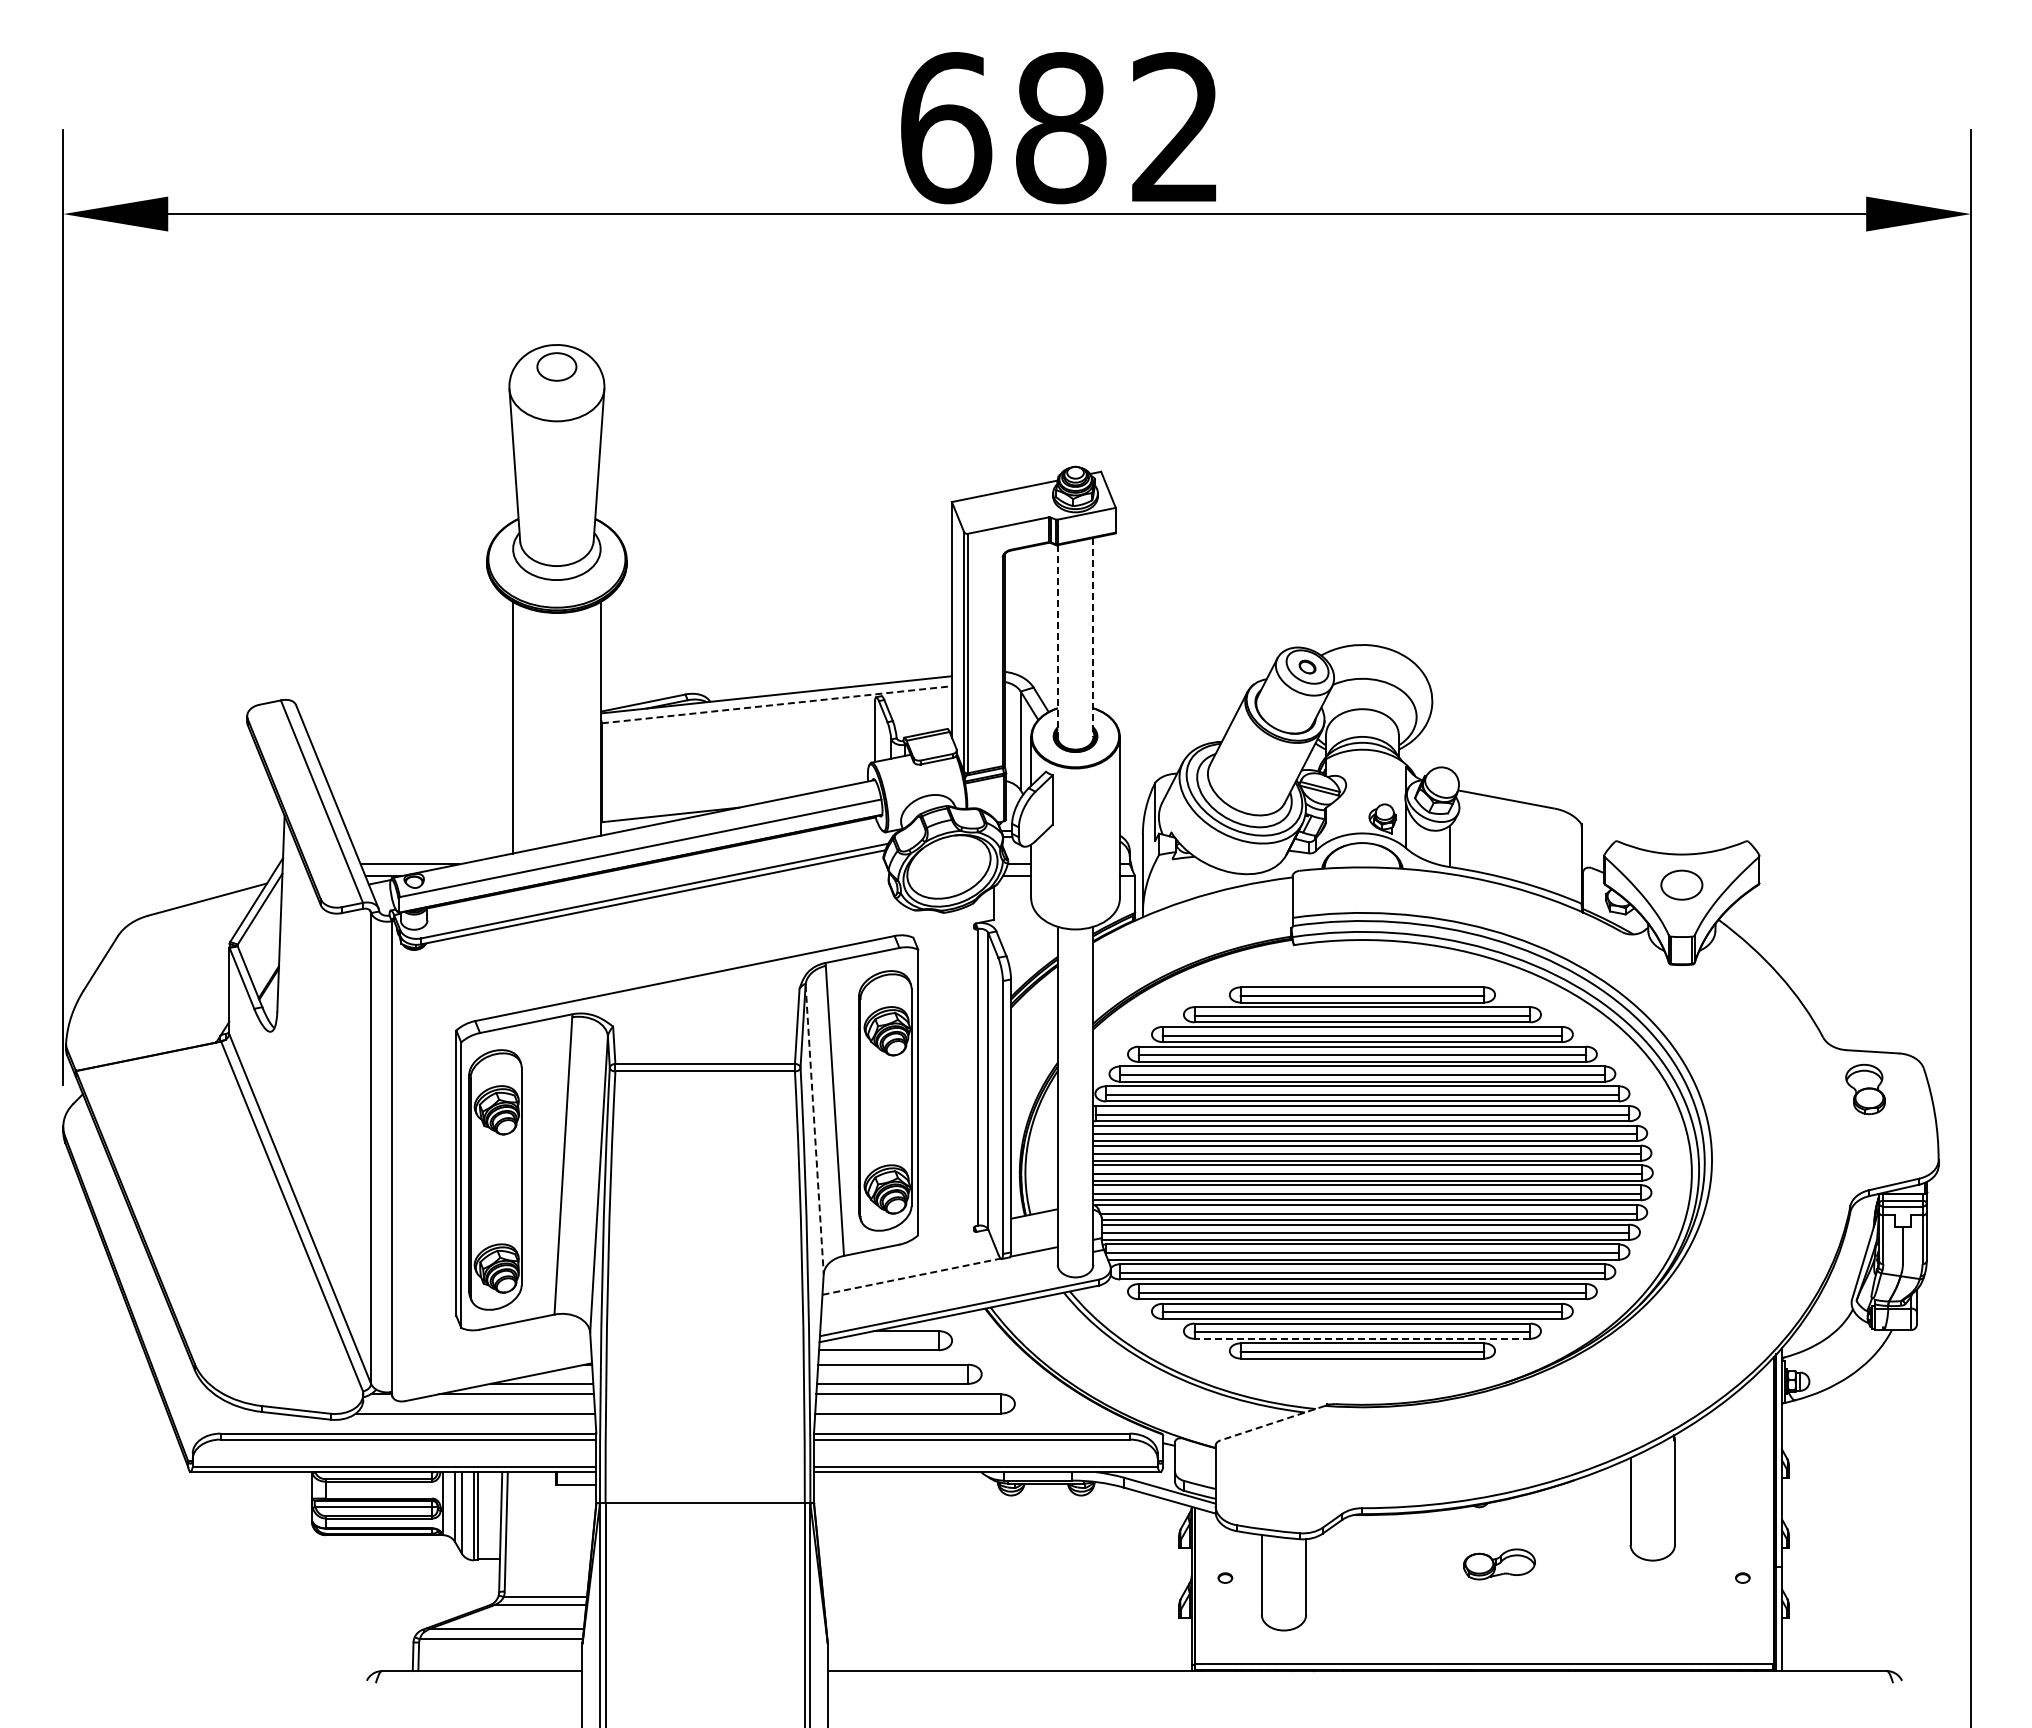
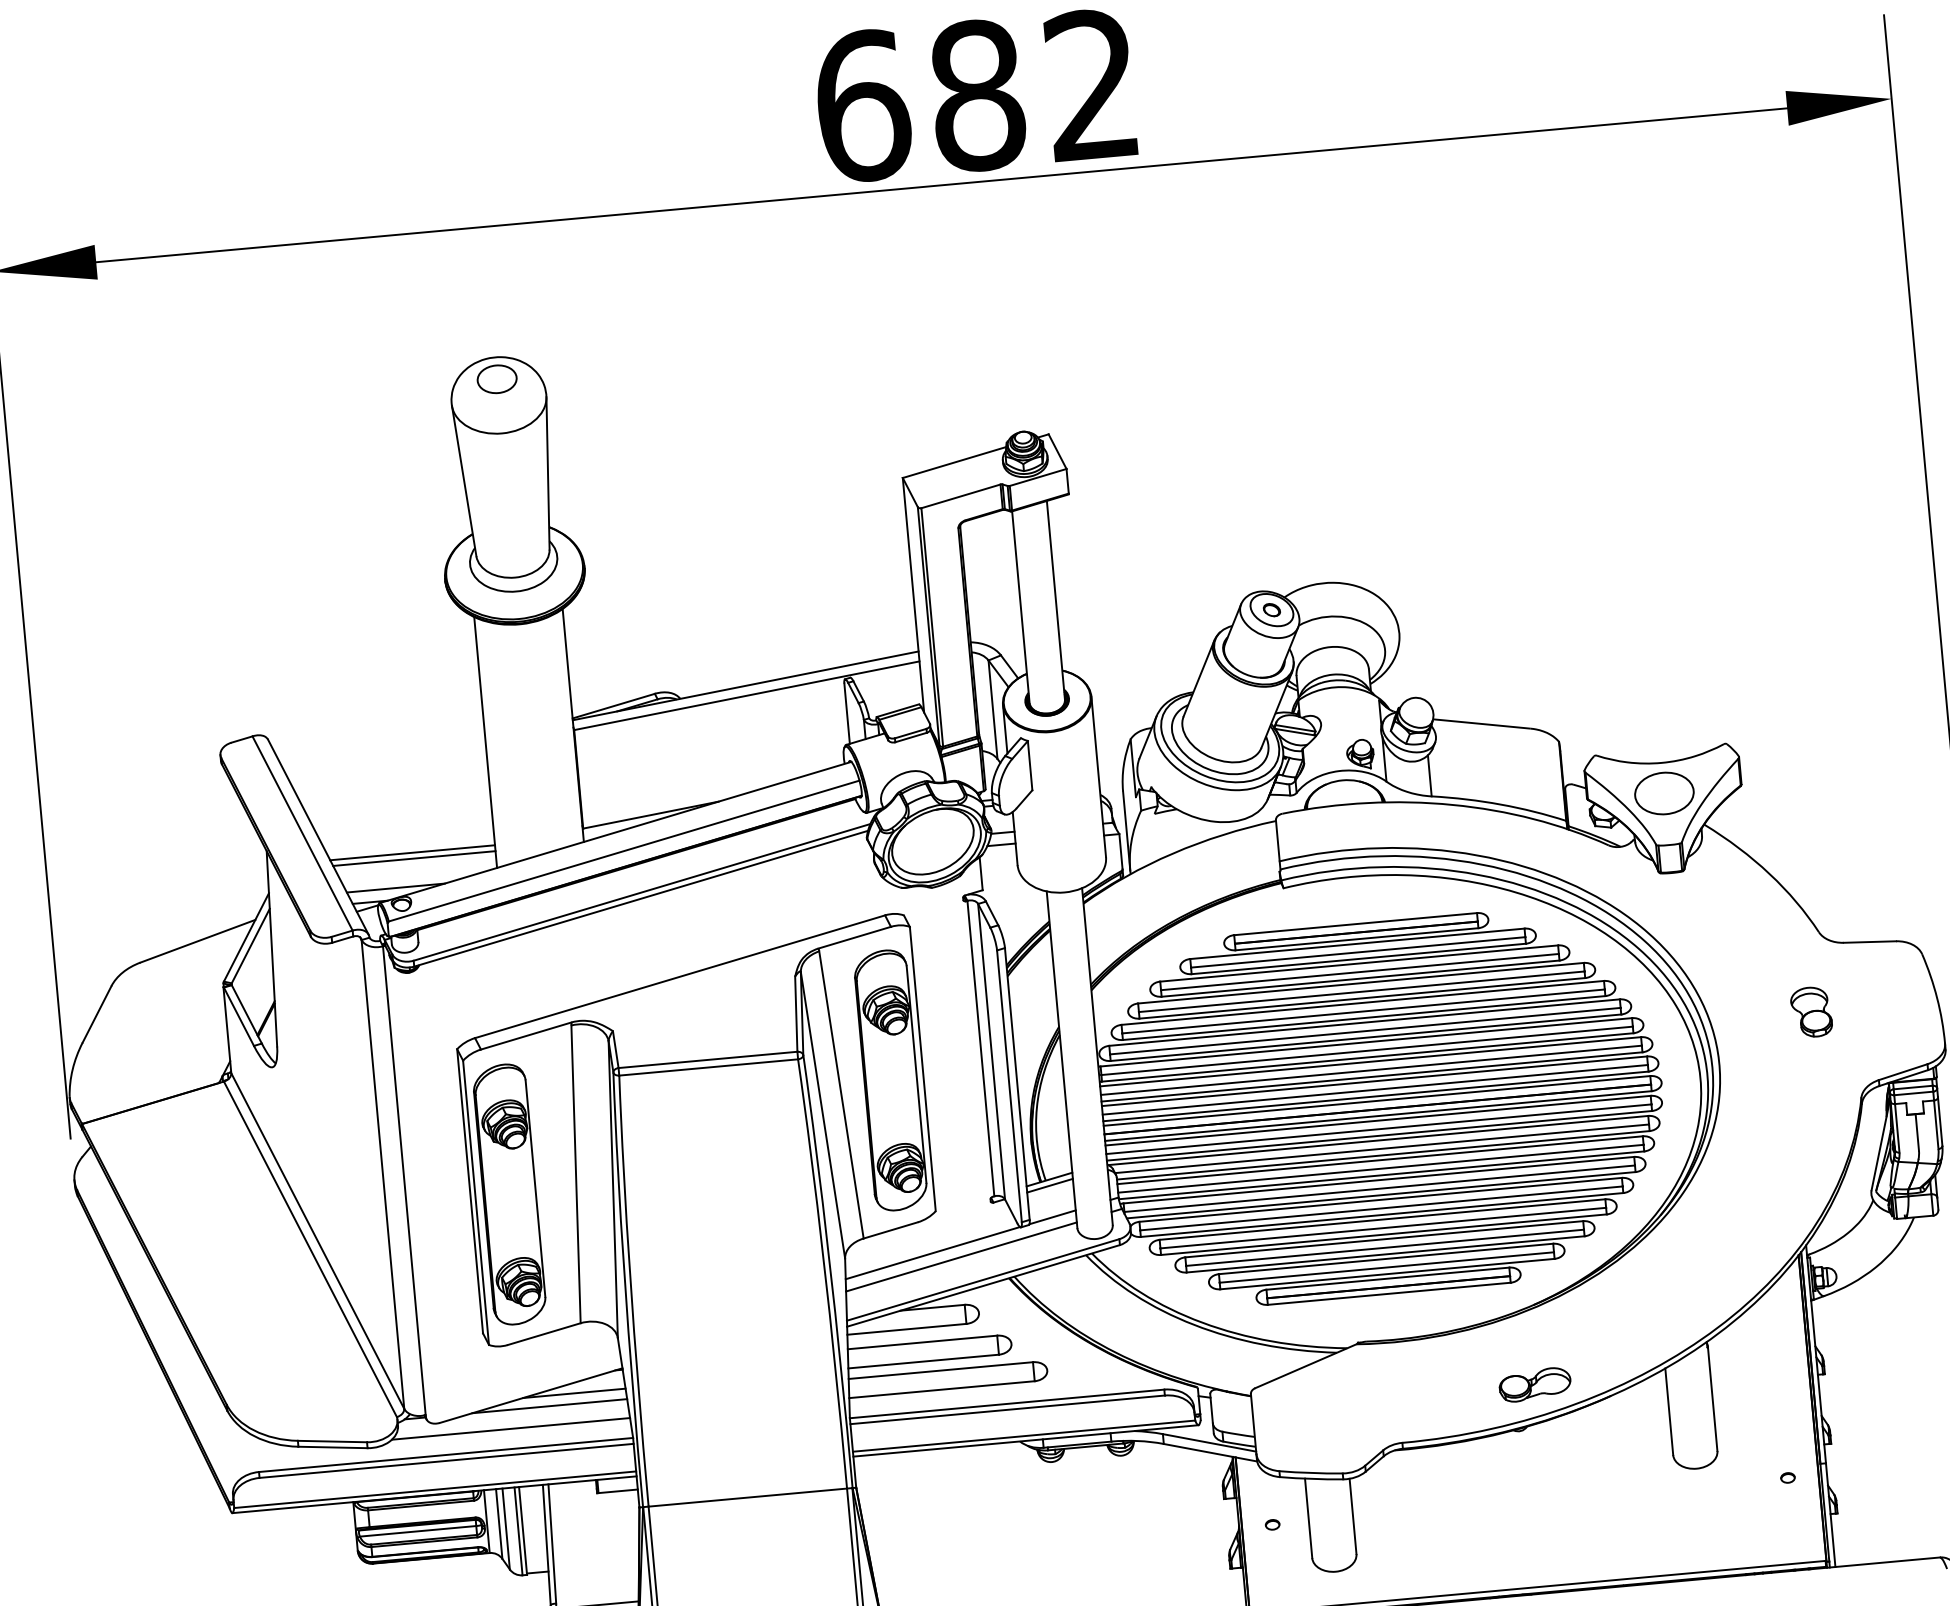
line: (1093, 637) -> (1056, 600), dashed -> solid
line: (1057, 642) -> (1020, 608), dashed -> solid
line: (777, 704) -> (747, 695), dashed -> solid
line: (429, 830) -> (412, 852), added
line: (430, 836) -> (413, 858), added
part: (1681, 884) -> (1664, 792), size x1.43
part: (1865, 1089) -> (1811, 1012), moved
line: (814, 1129) -> (822, 1115), dashed -> solid
line: (1034, 1219) -> (1050, 1185), added
line: (911, 1276) -> (932, 1252), dashed -> solid
line: (939, 1283) -> (961, 1257), added
line: (1362, 1338) -> (1387, 1273), dashed -> solid
line: (1272, 1423) -> (1305, 1366), dashed -> solid
part: (1499, 1564) -> (1535, 1384), moved

